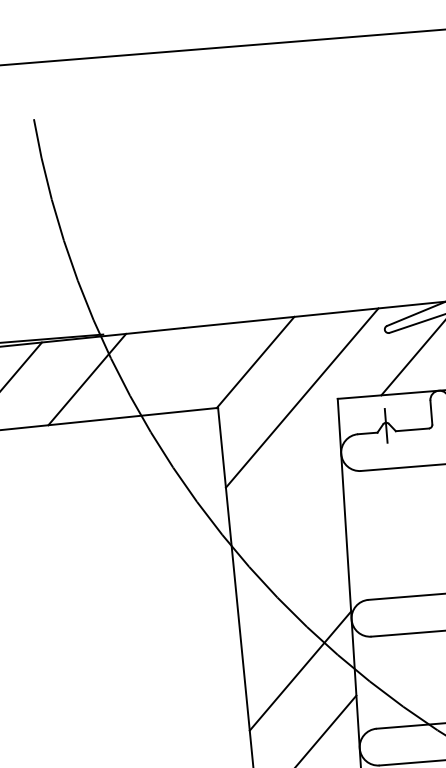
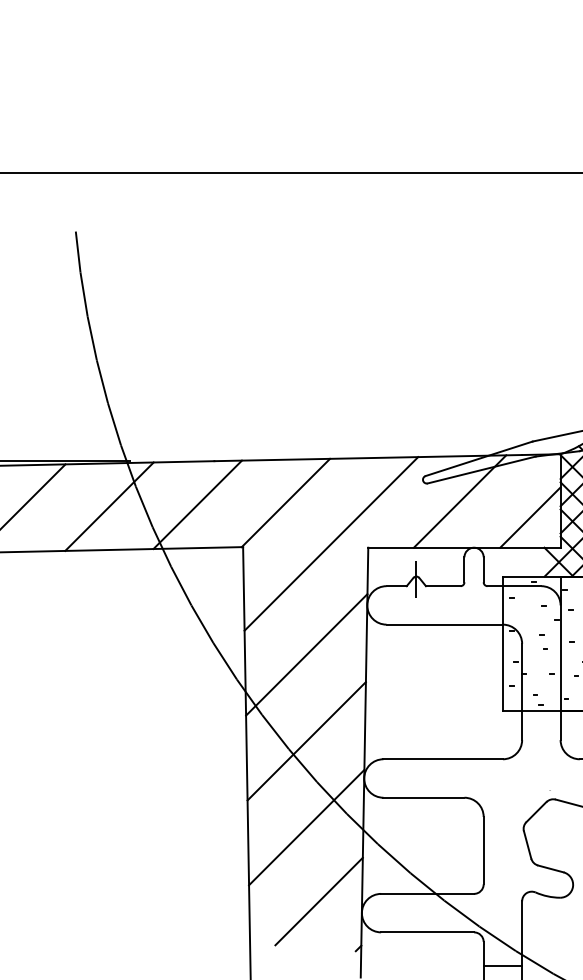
line: (171, 370) -> (197, 504), added
line: (286, 505) -> (306, 654), added
line: (293, 588) -> (306, 741), added

